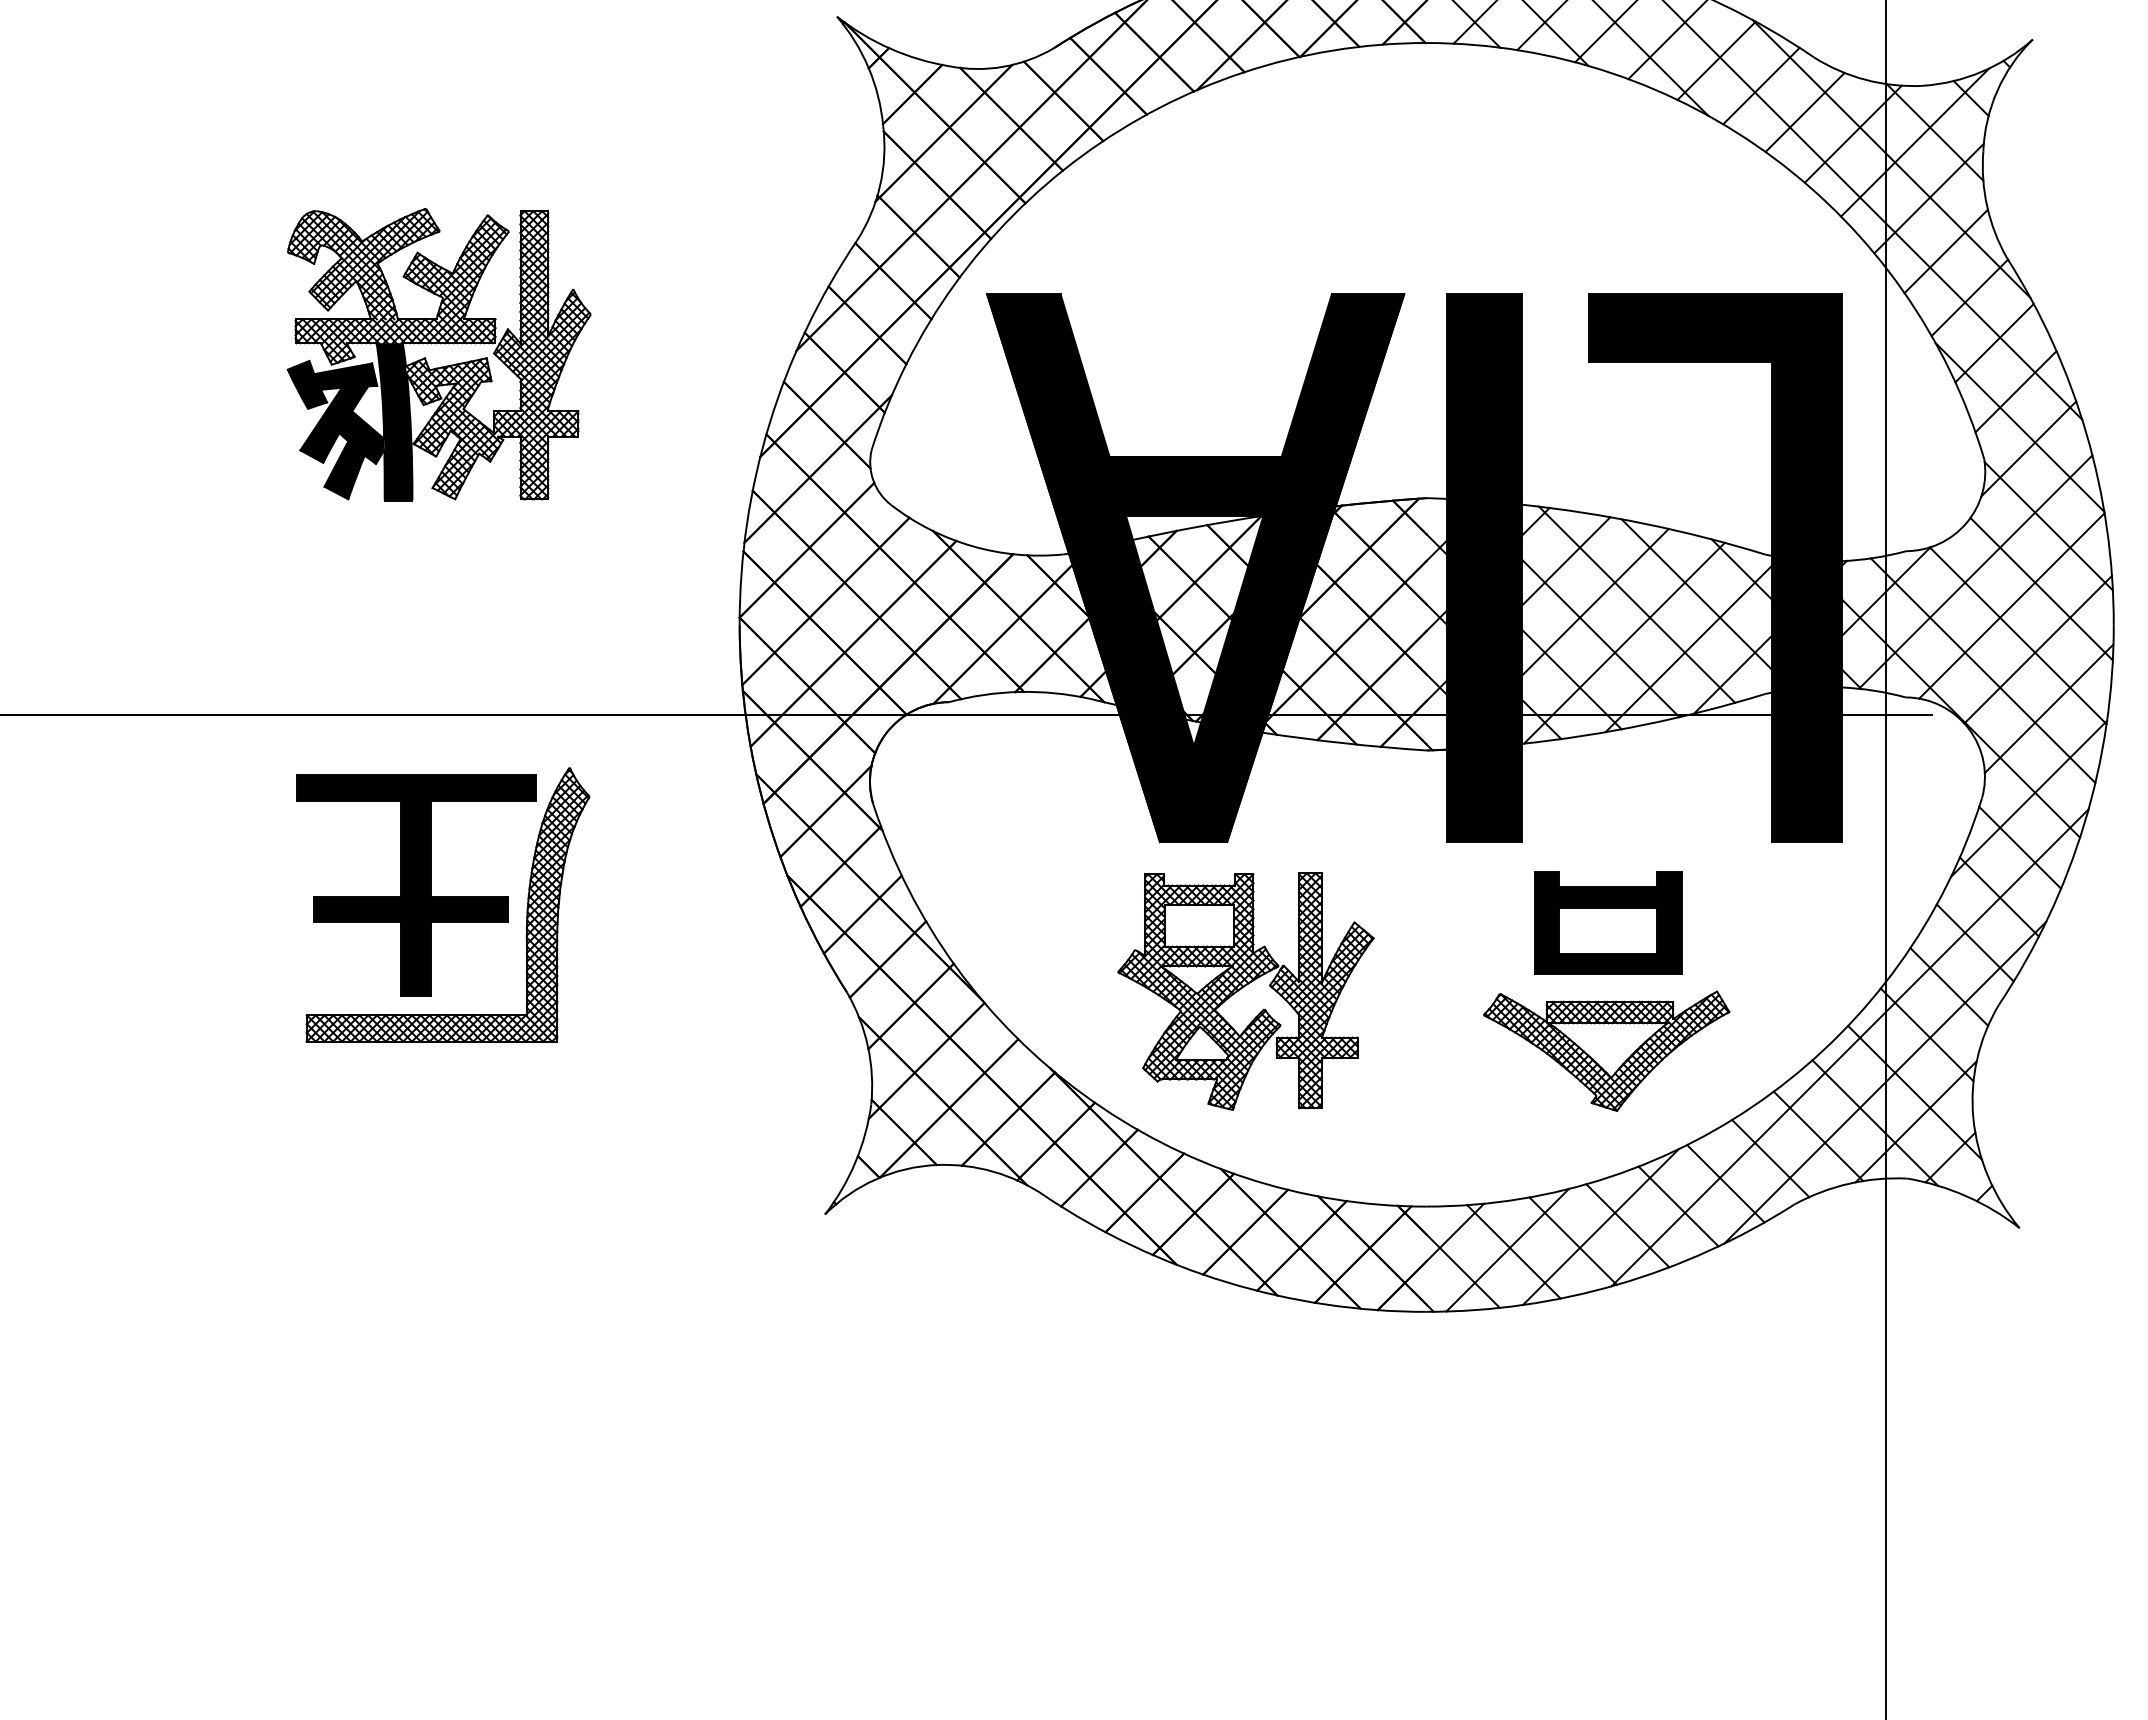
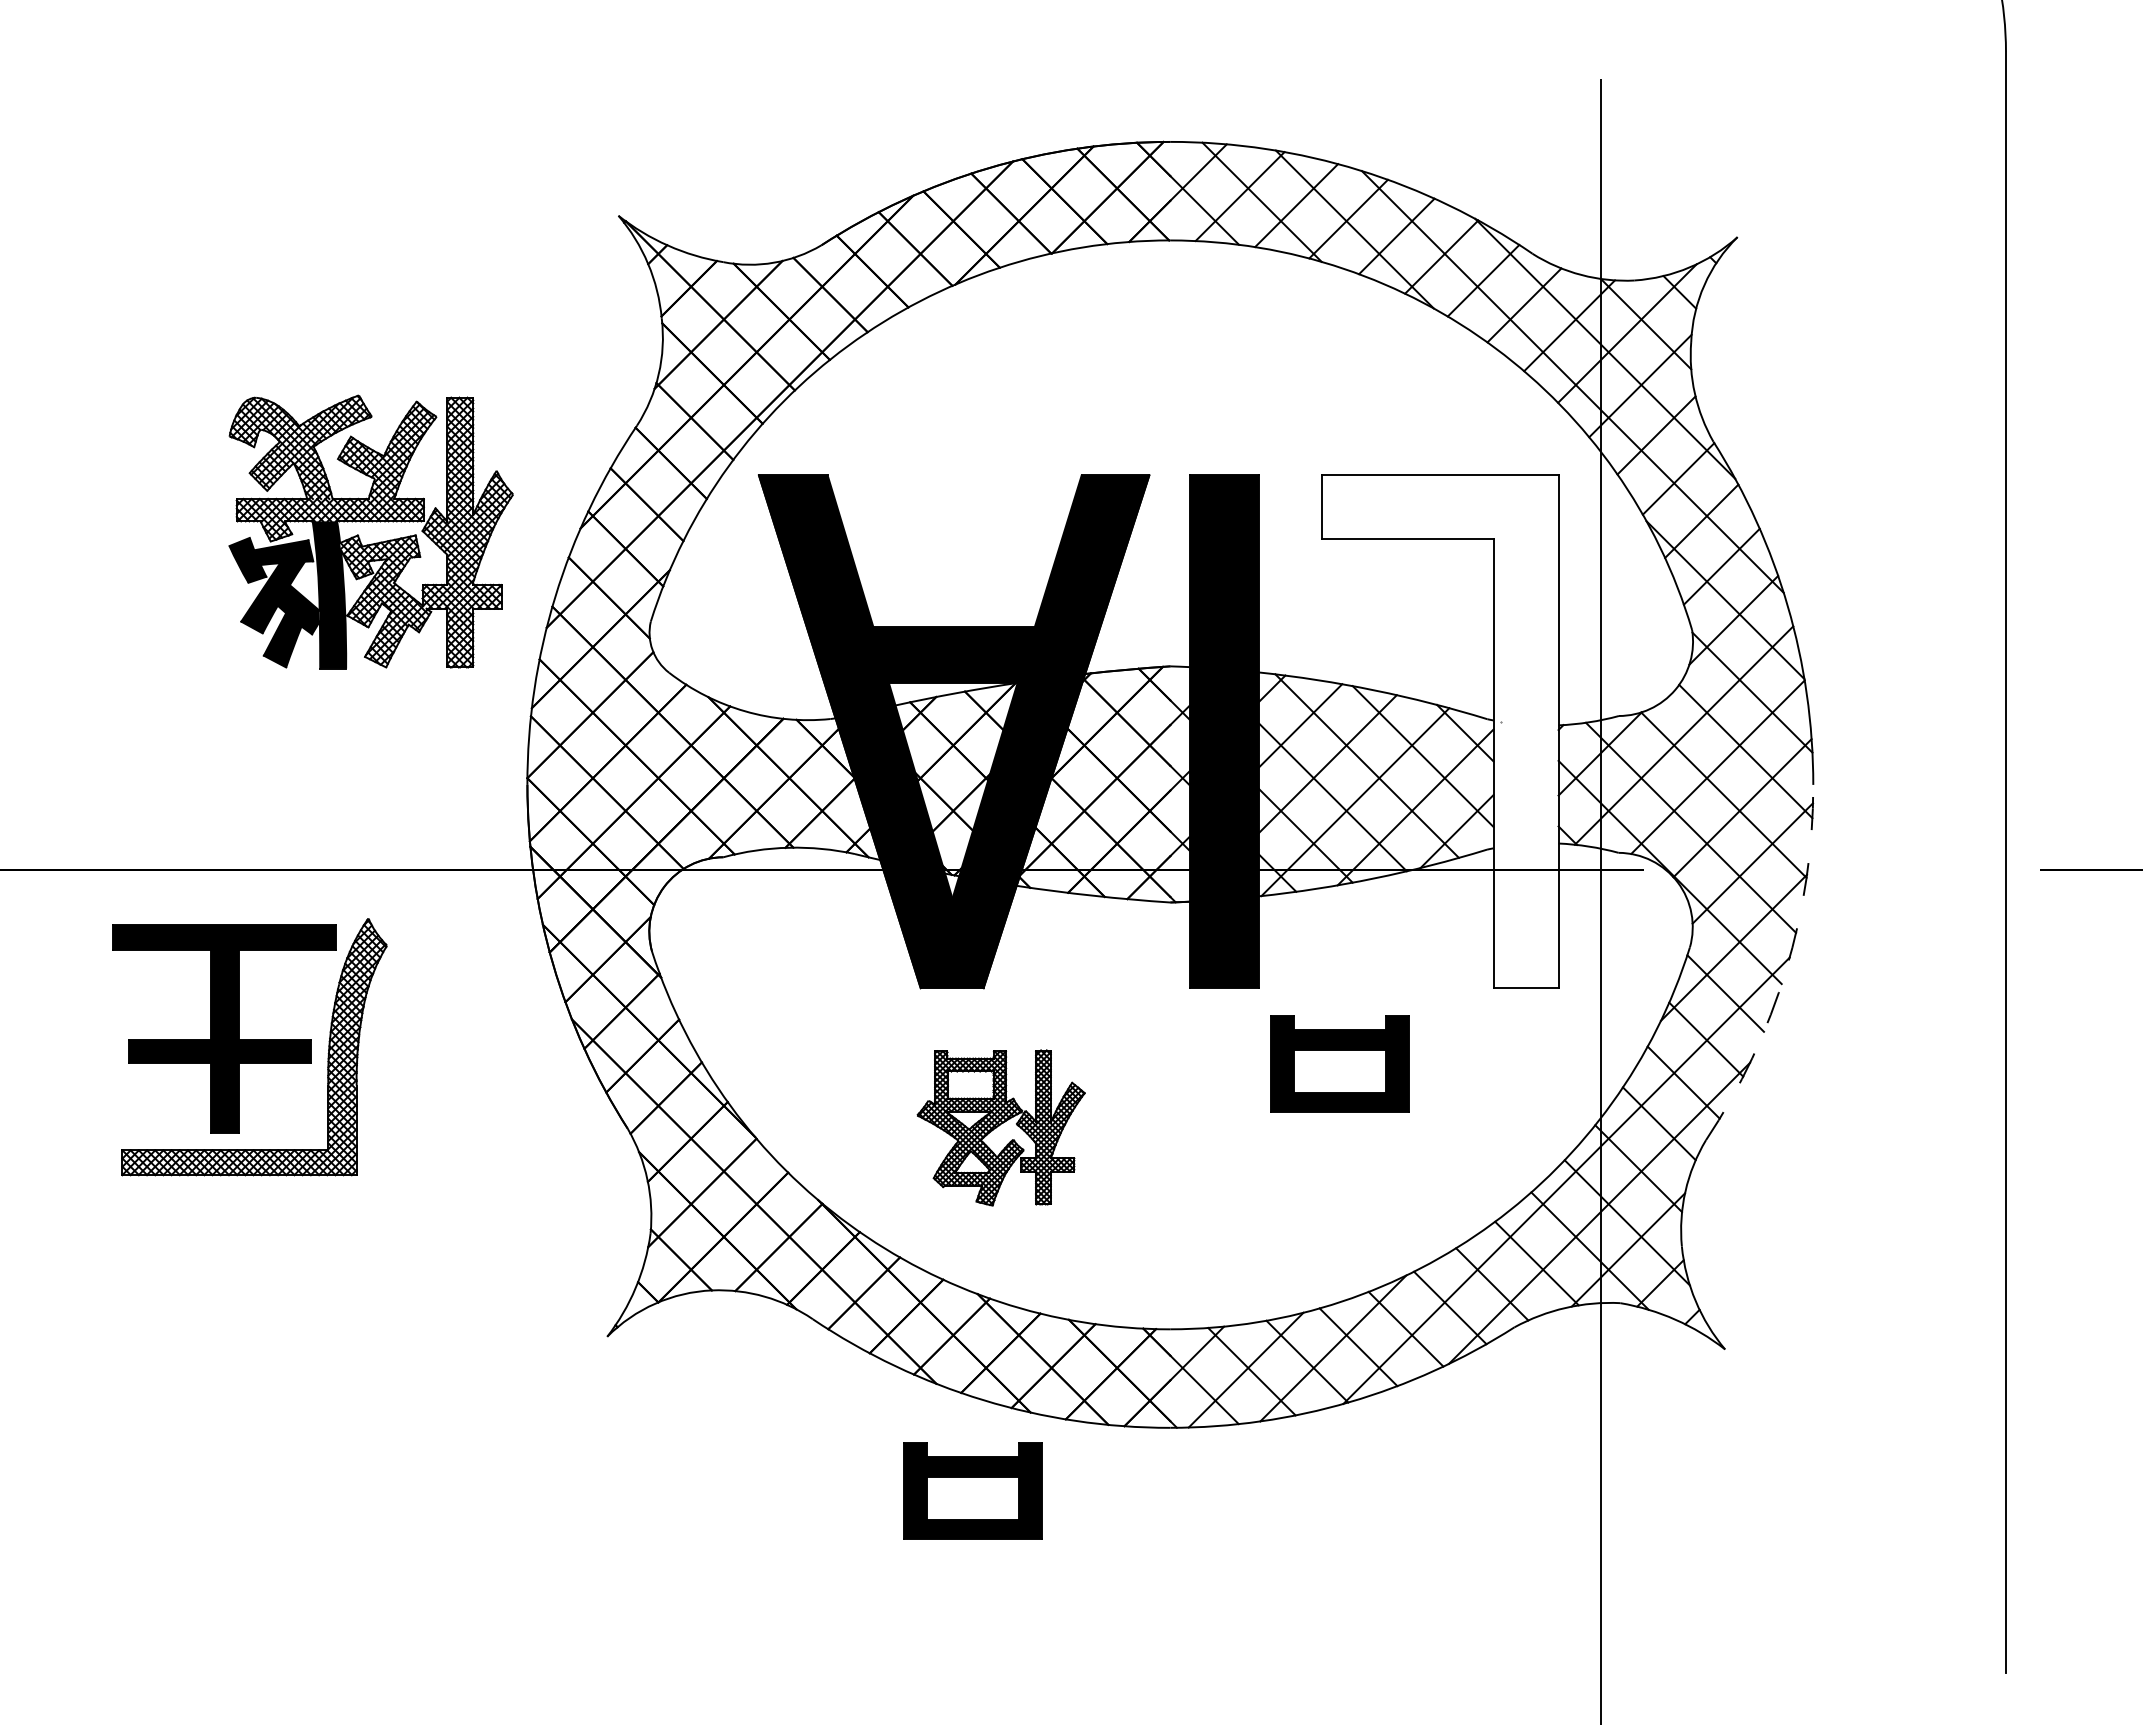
part: (436, 344) -> (368, 522), moved
fill: (1715, 567) -> (1440, 731), removed
arc: (2084, 823) -> (1785, 970), solid -> dashed
part: (1245, 990) -> (1000, 1127), size x0.7
part: (1606, 1050) -> (1338, 1183), removed
part: (1215, 1378) -> (972, 1490), added

